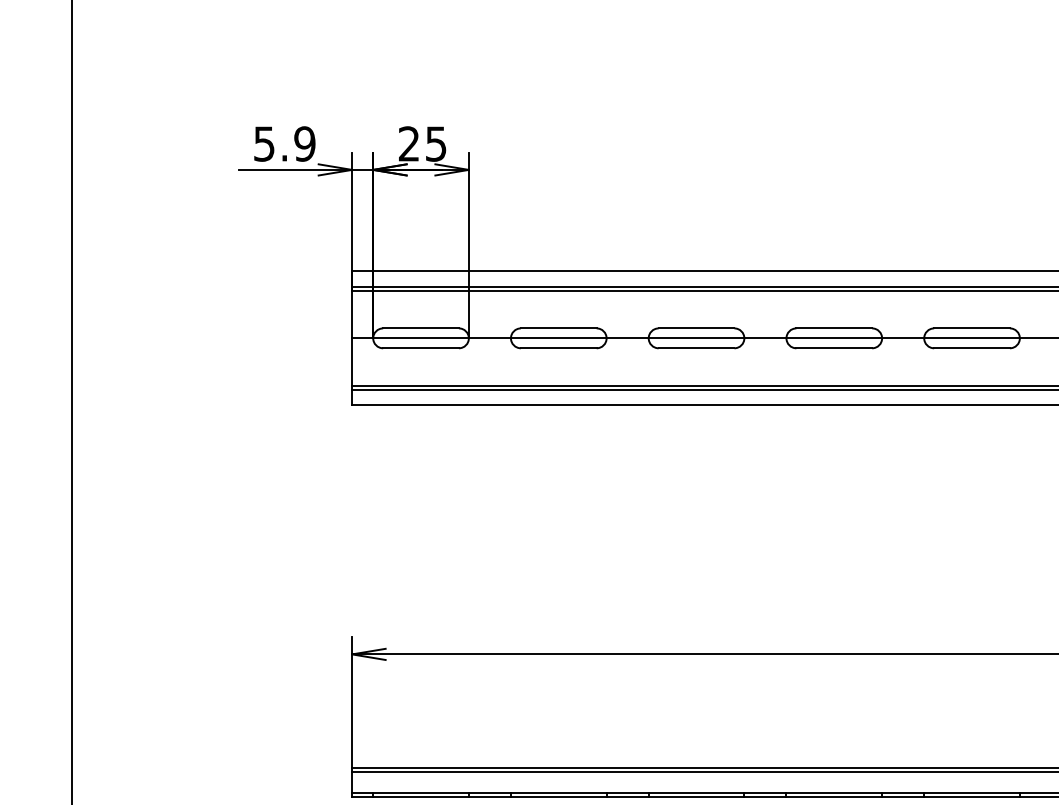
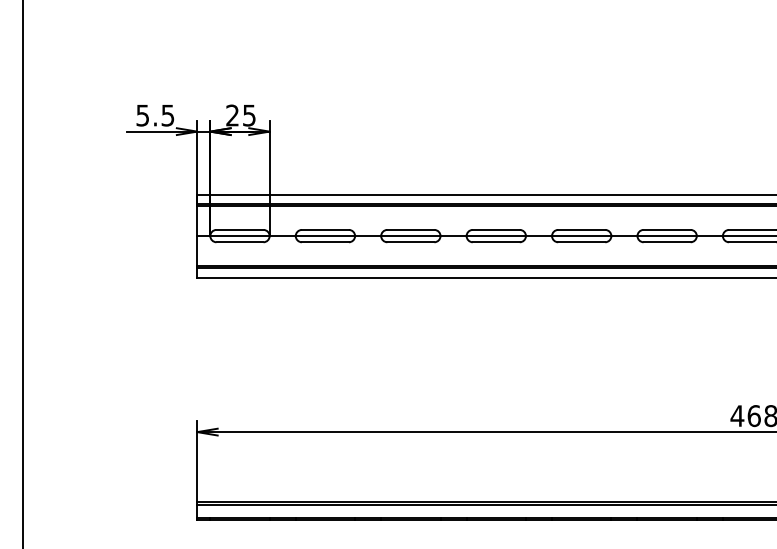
text: (304, 143) -> (167, 115), 5.9 -> 5.5

